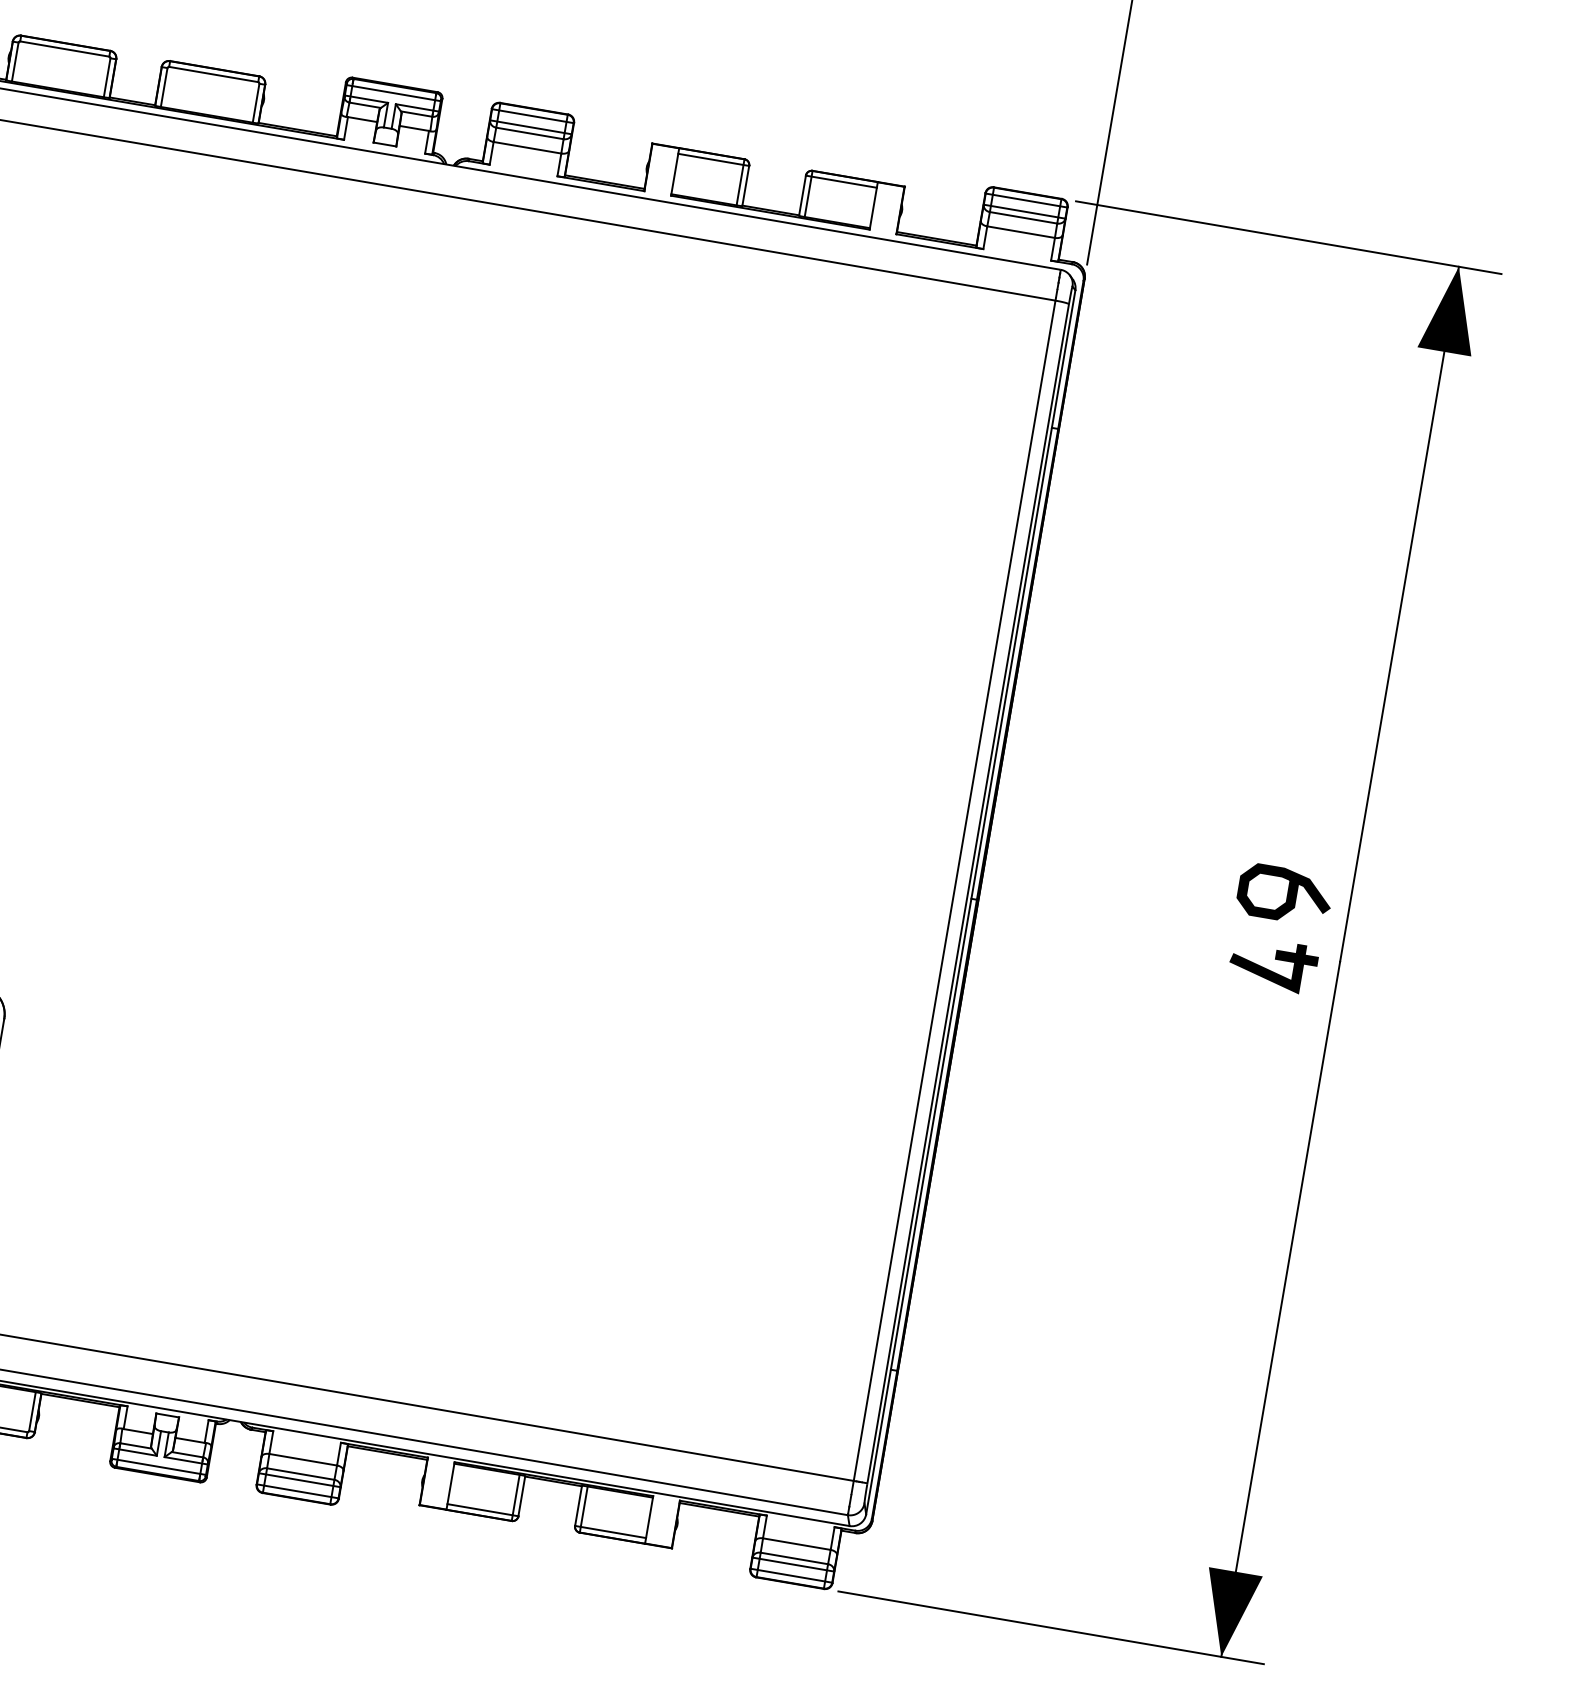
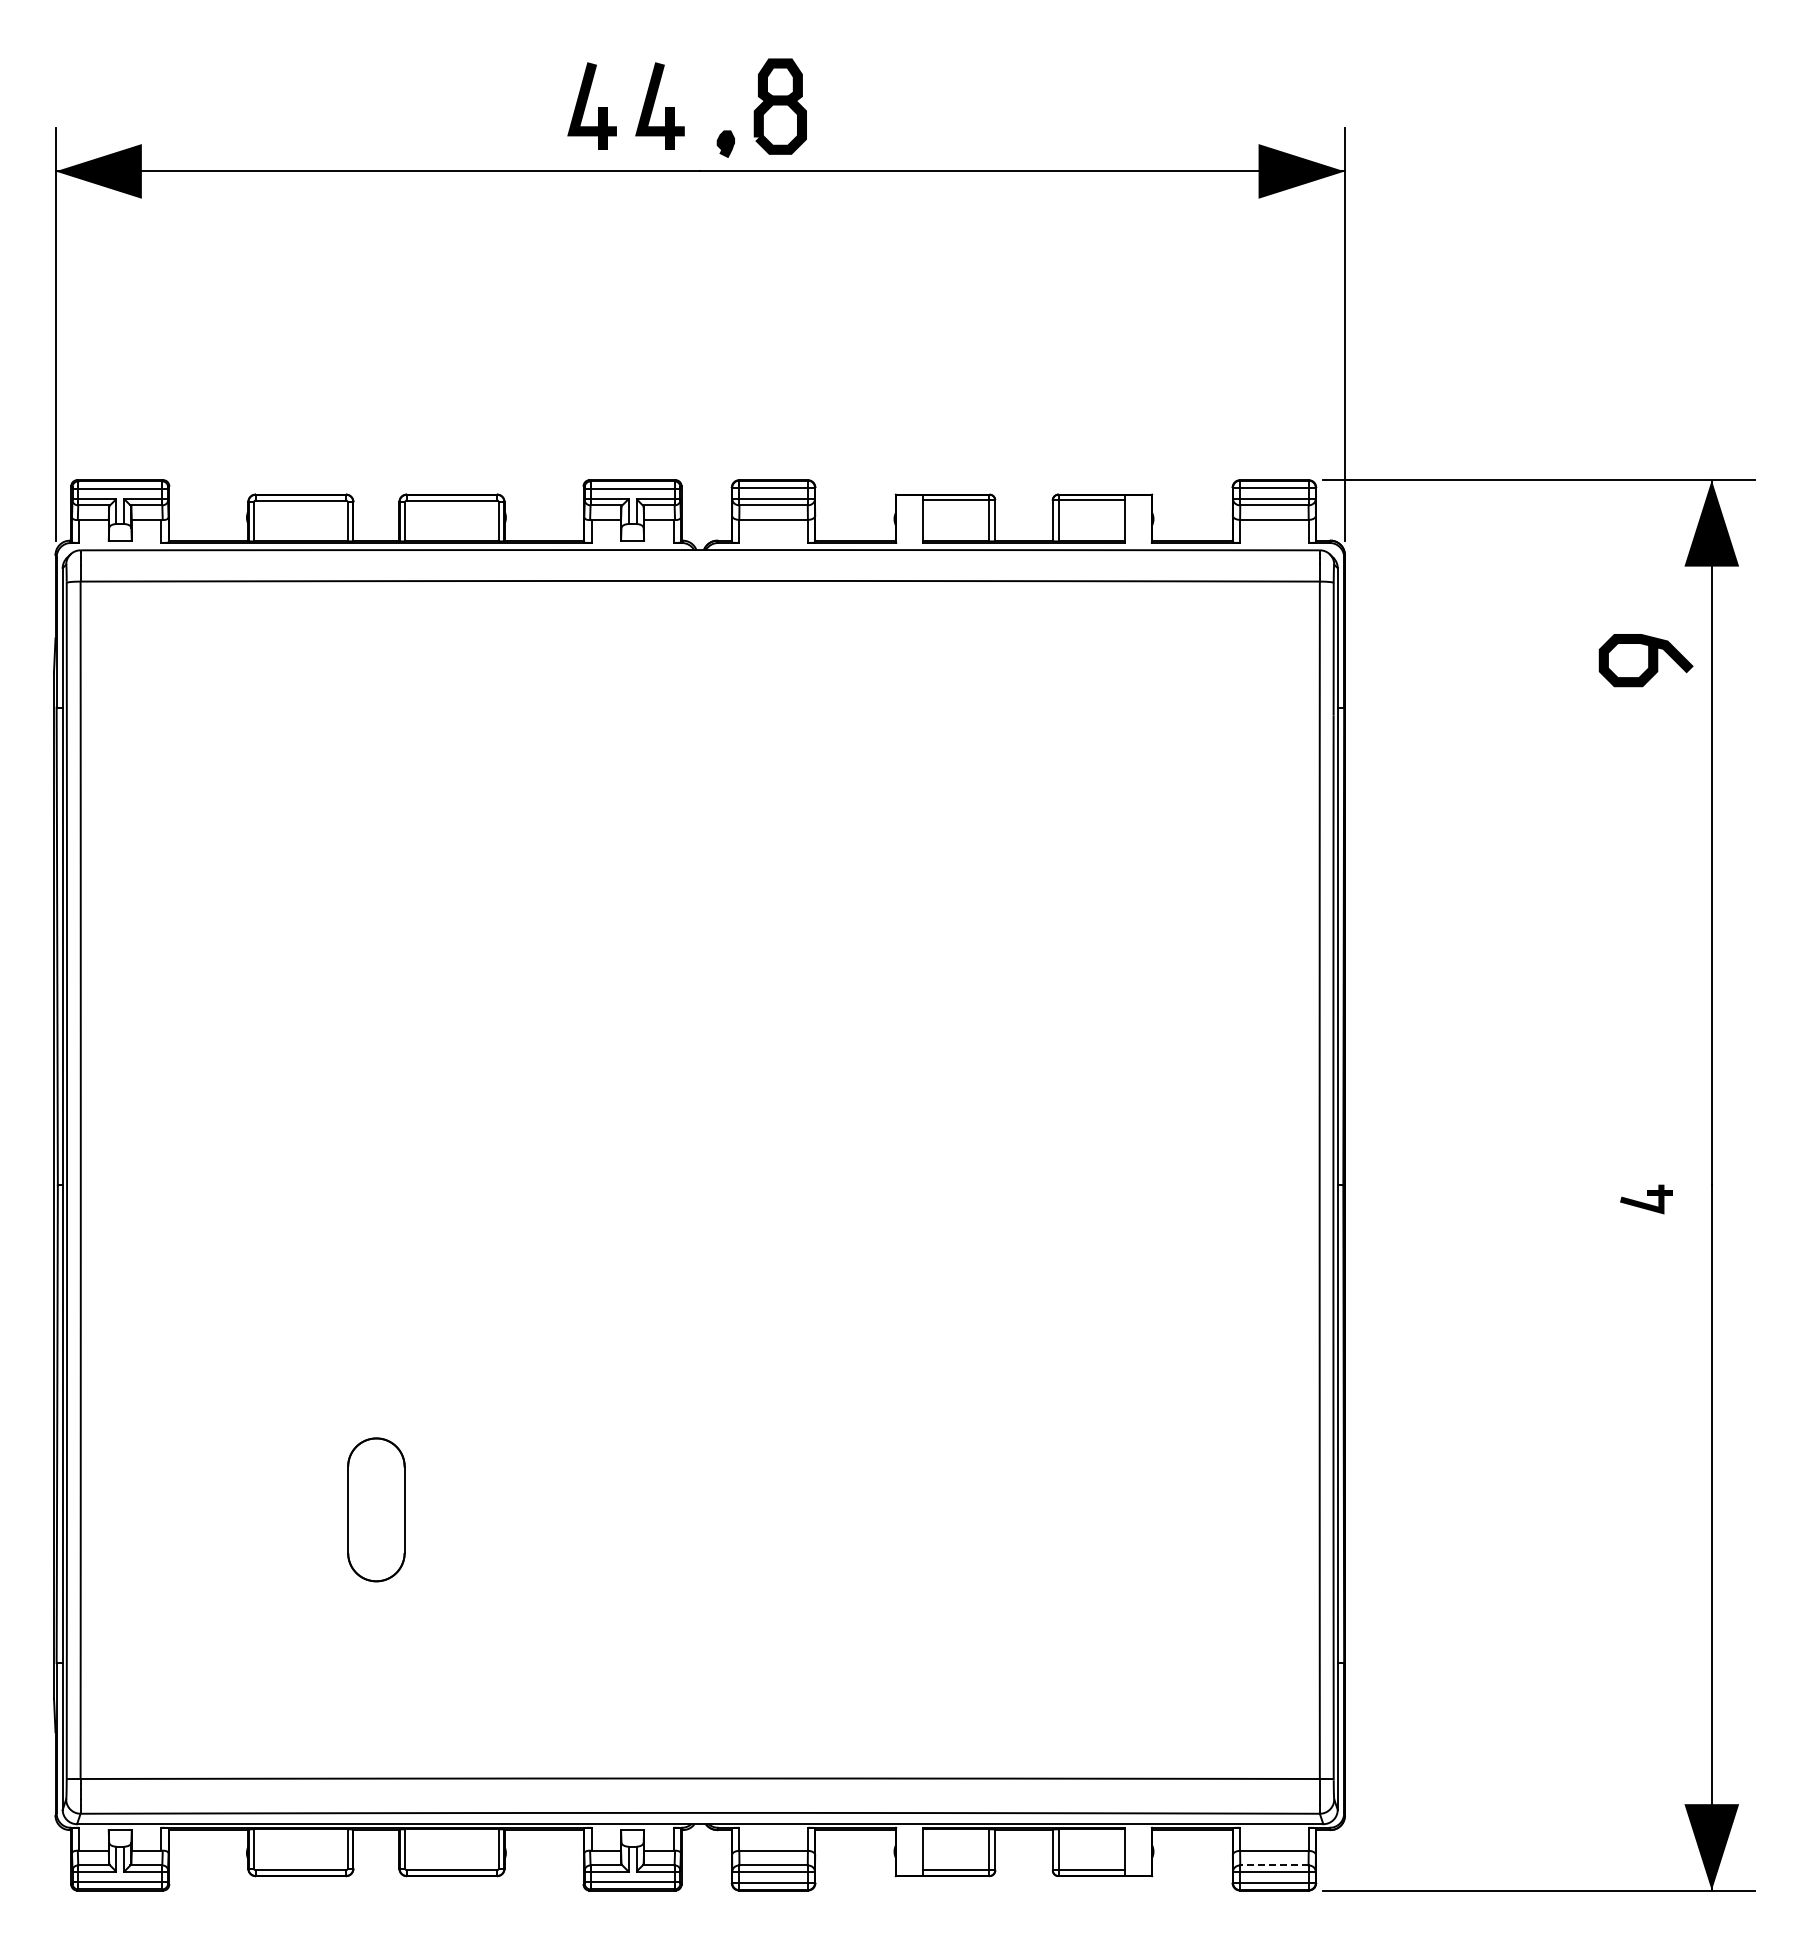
curve: (1287, 895) -> (1648, 660), moved
part: (1272, 964) -> (1645, 1199), size x0.6
line: (793, 1558) -> (1273, 1865), solid -> dashed

